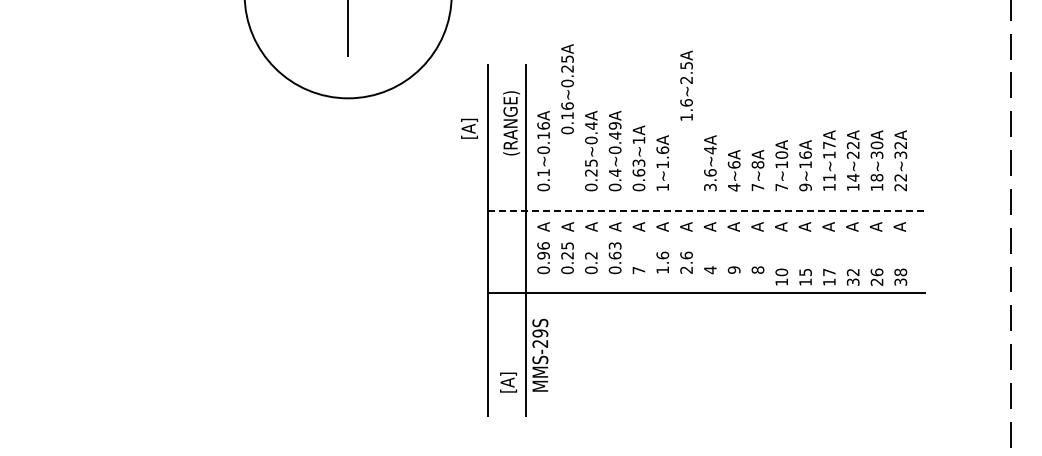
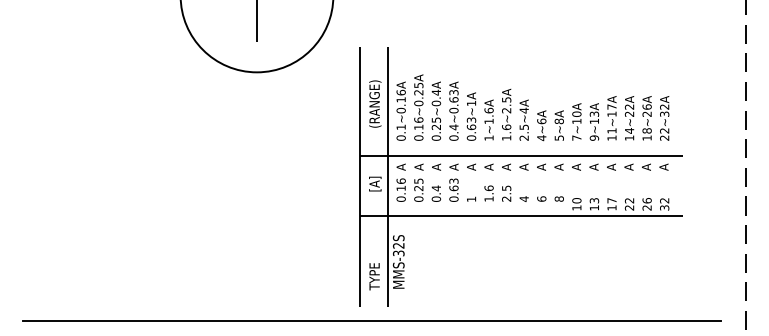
text: (686, 85) -> (506, 114), moved
text: (567, 89) -> (418, 107), moved
text: (511, 123) -> (375, 104), moved
text: (469, 128) -> (375, 183), moved
text: (614, 130) -> (453, 96), 0.4~0.49A -> 0.4~0.63A
text: (876, 149) -> (646, 110), 18~30A -> 18~26A
text: (805, 154) -> (594, 113), 9~16A -> 9~13A
text: (710, 180) -> (524, 132), 3.6~4A -> 2.5~4A
text: (757, 187) -> (558, 138), 7~8A -> 5~8A
line: (707, 211) -> (522, 155), dashed -> solid
text: (543, 255) -> (401, 188), 0.96 -> 0.16
text: (591, 255) -> (436, 188), 0.2 -> 0.4
text: (686, 255) -> (506, 188), 2.6 -> 2.5
text: (733, 269) -> (541, 198), 9 -> 6
text: (638, 270) -> (471, 199), 7 -> 1
text: (805, 271) -> (594, 200), 15 -> 13
text: (900, 272) -> (664, 200), 38 -> 32
text: (853, 281) -> (629, 207), 32 -> 22
text: (540, 338) -> (398, 249), MMS-29S -> MMS-32S
text: (508, 374) -> (375, 276), [A] -> TYPE
line: (503, 435) -> (371, 321), added

